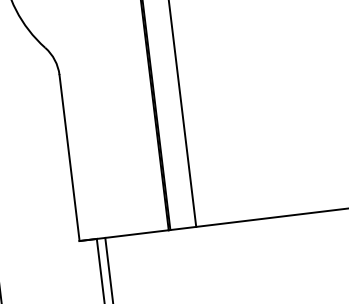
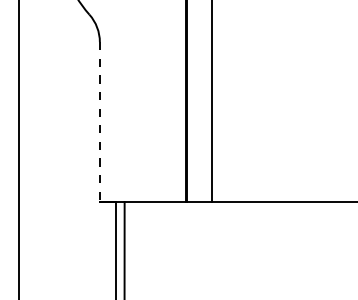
line: (69, 158) -> (99, 122), solid -> dashed

